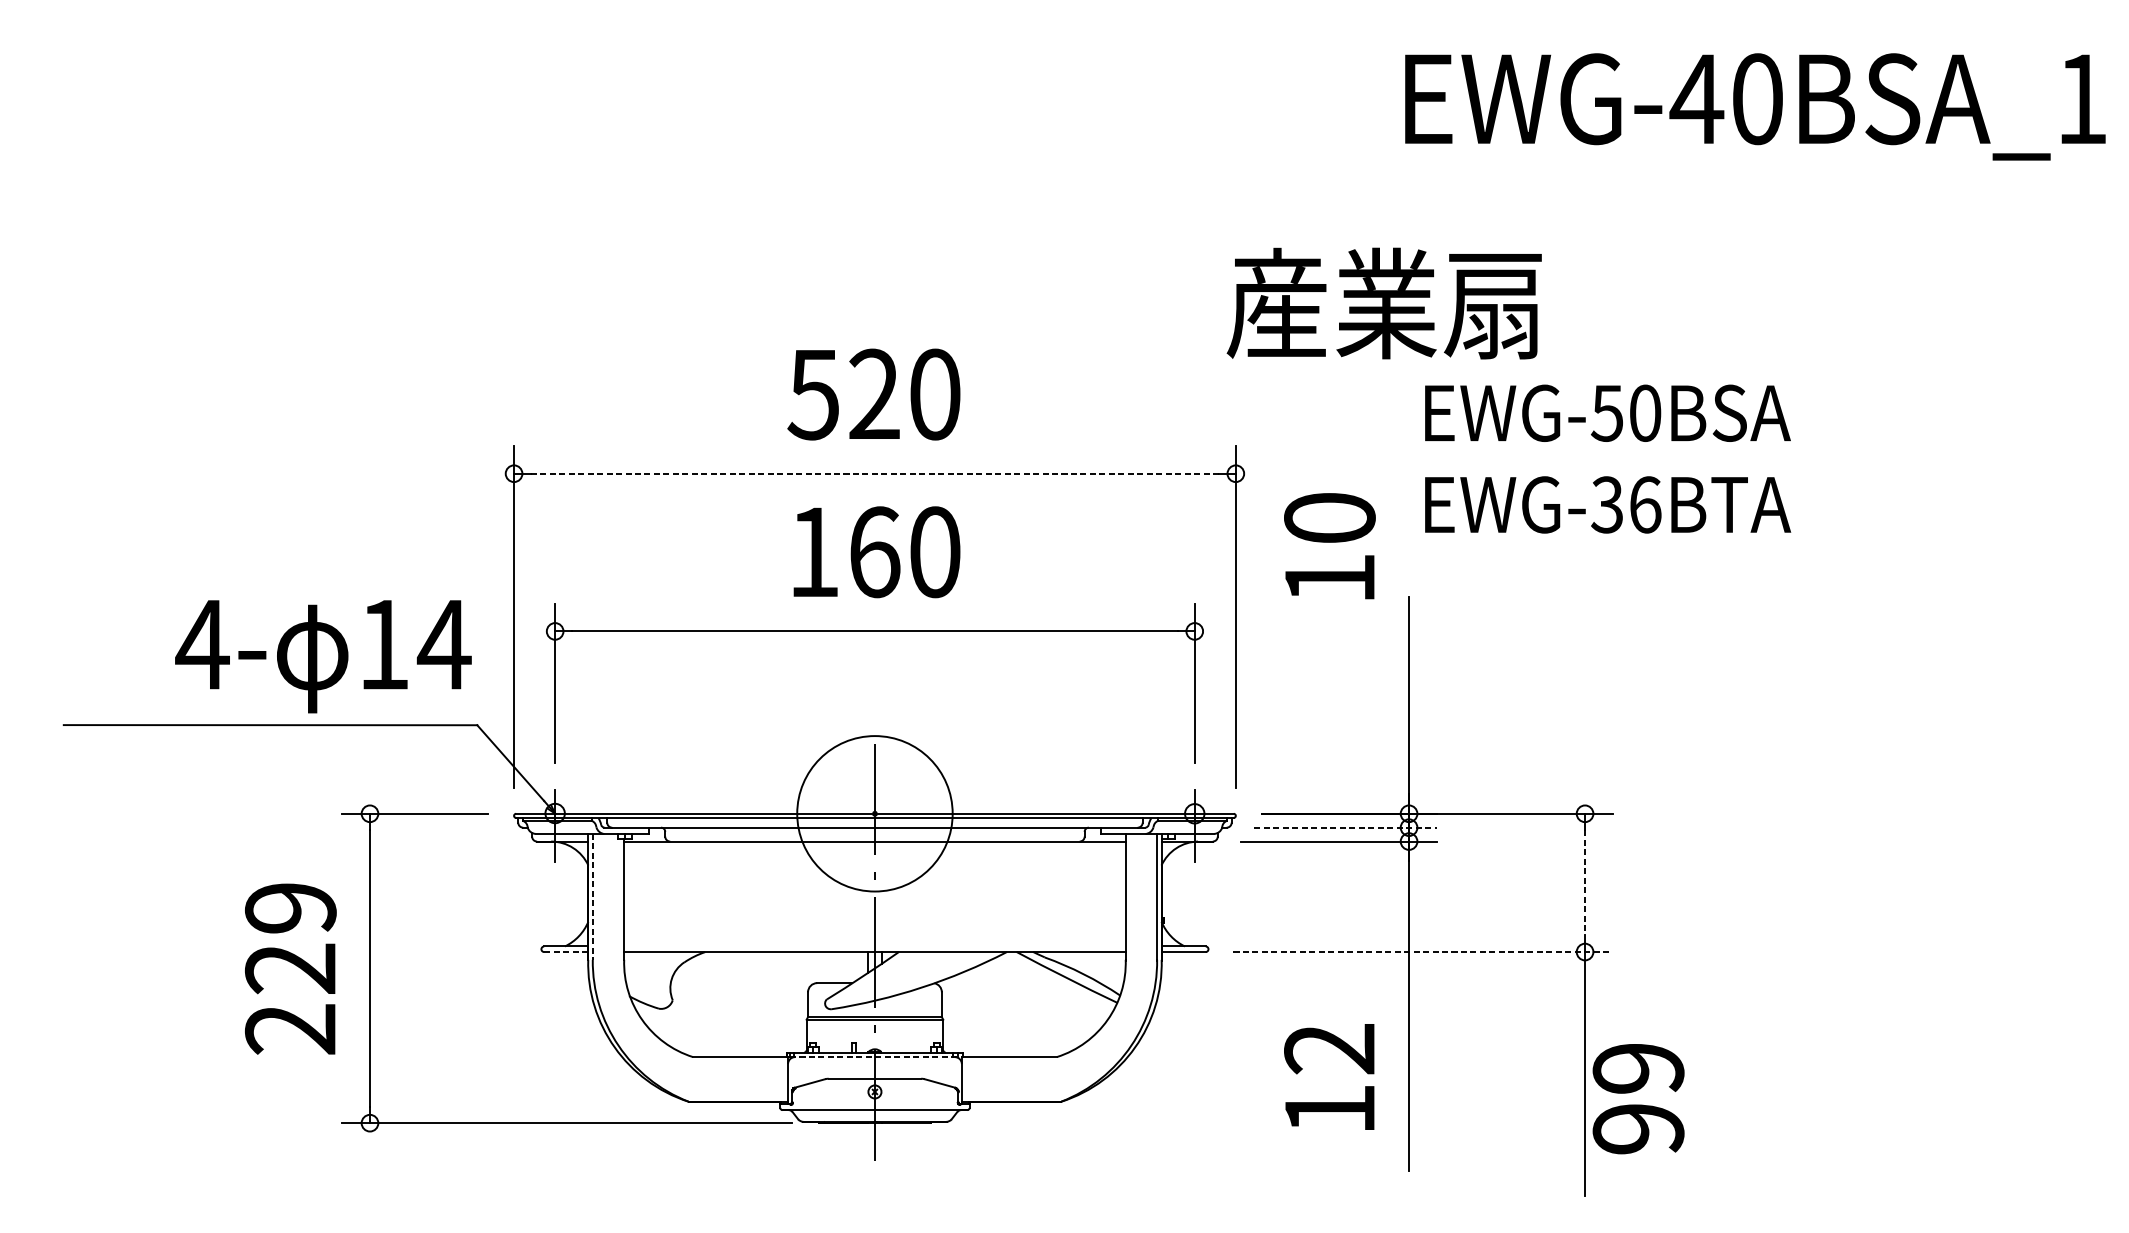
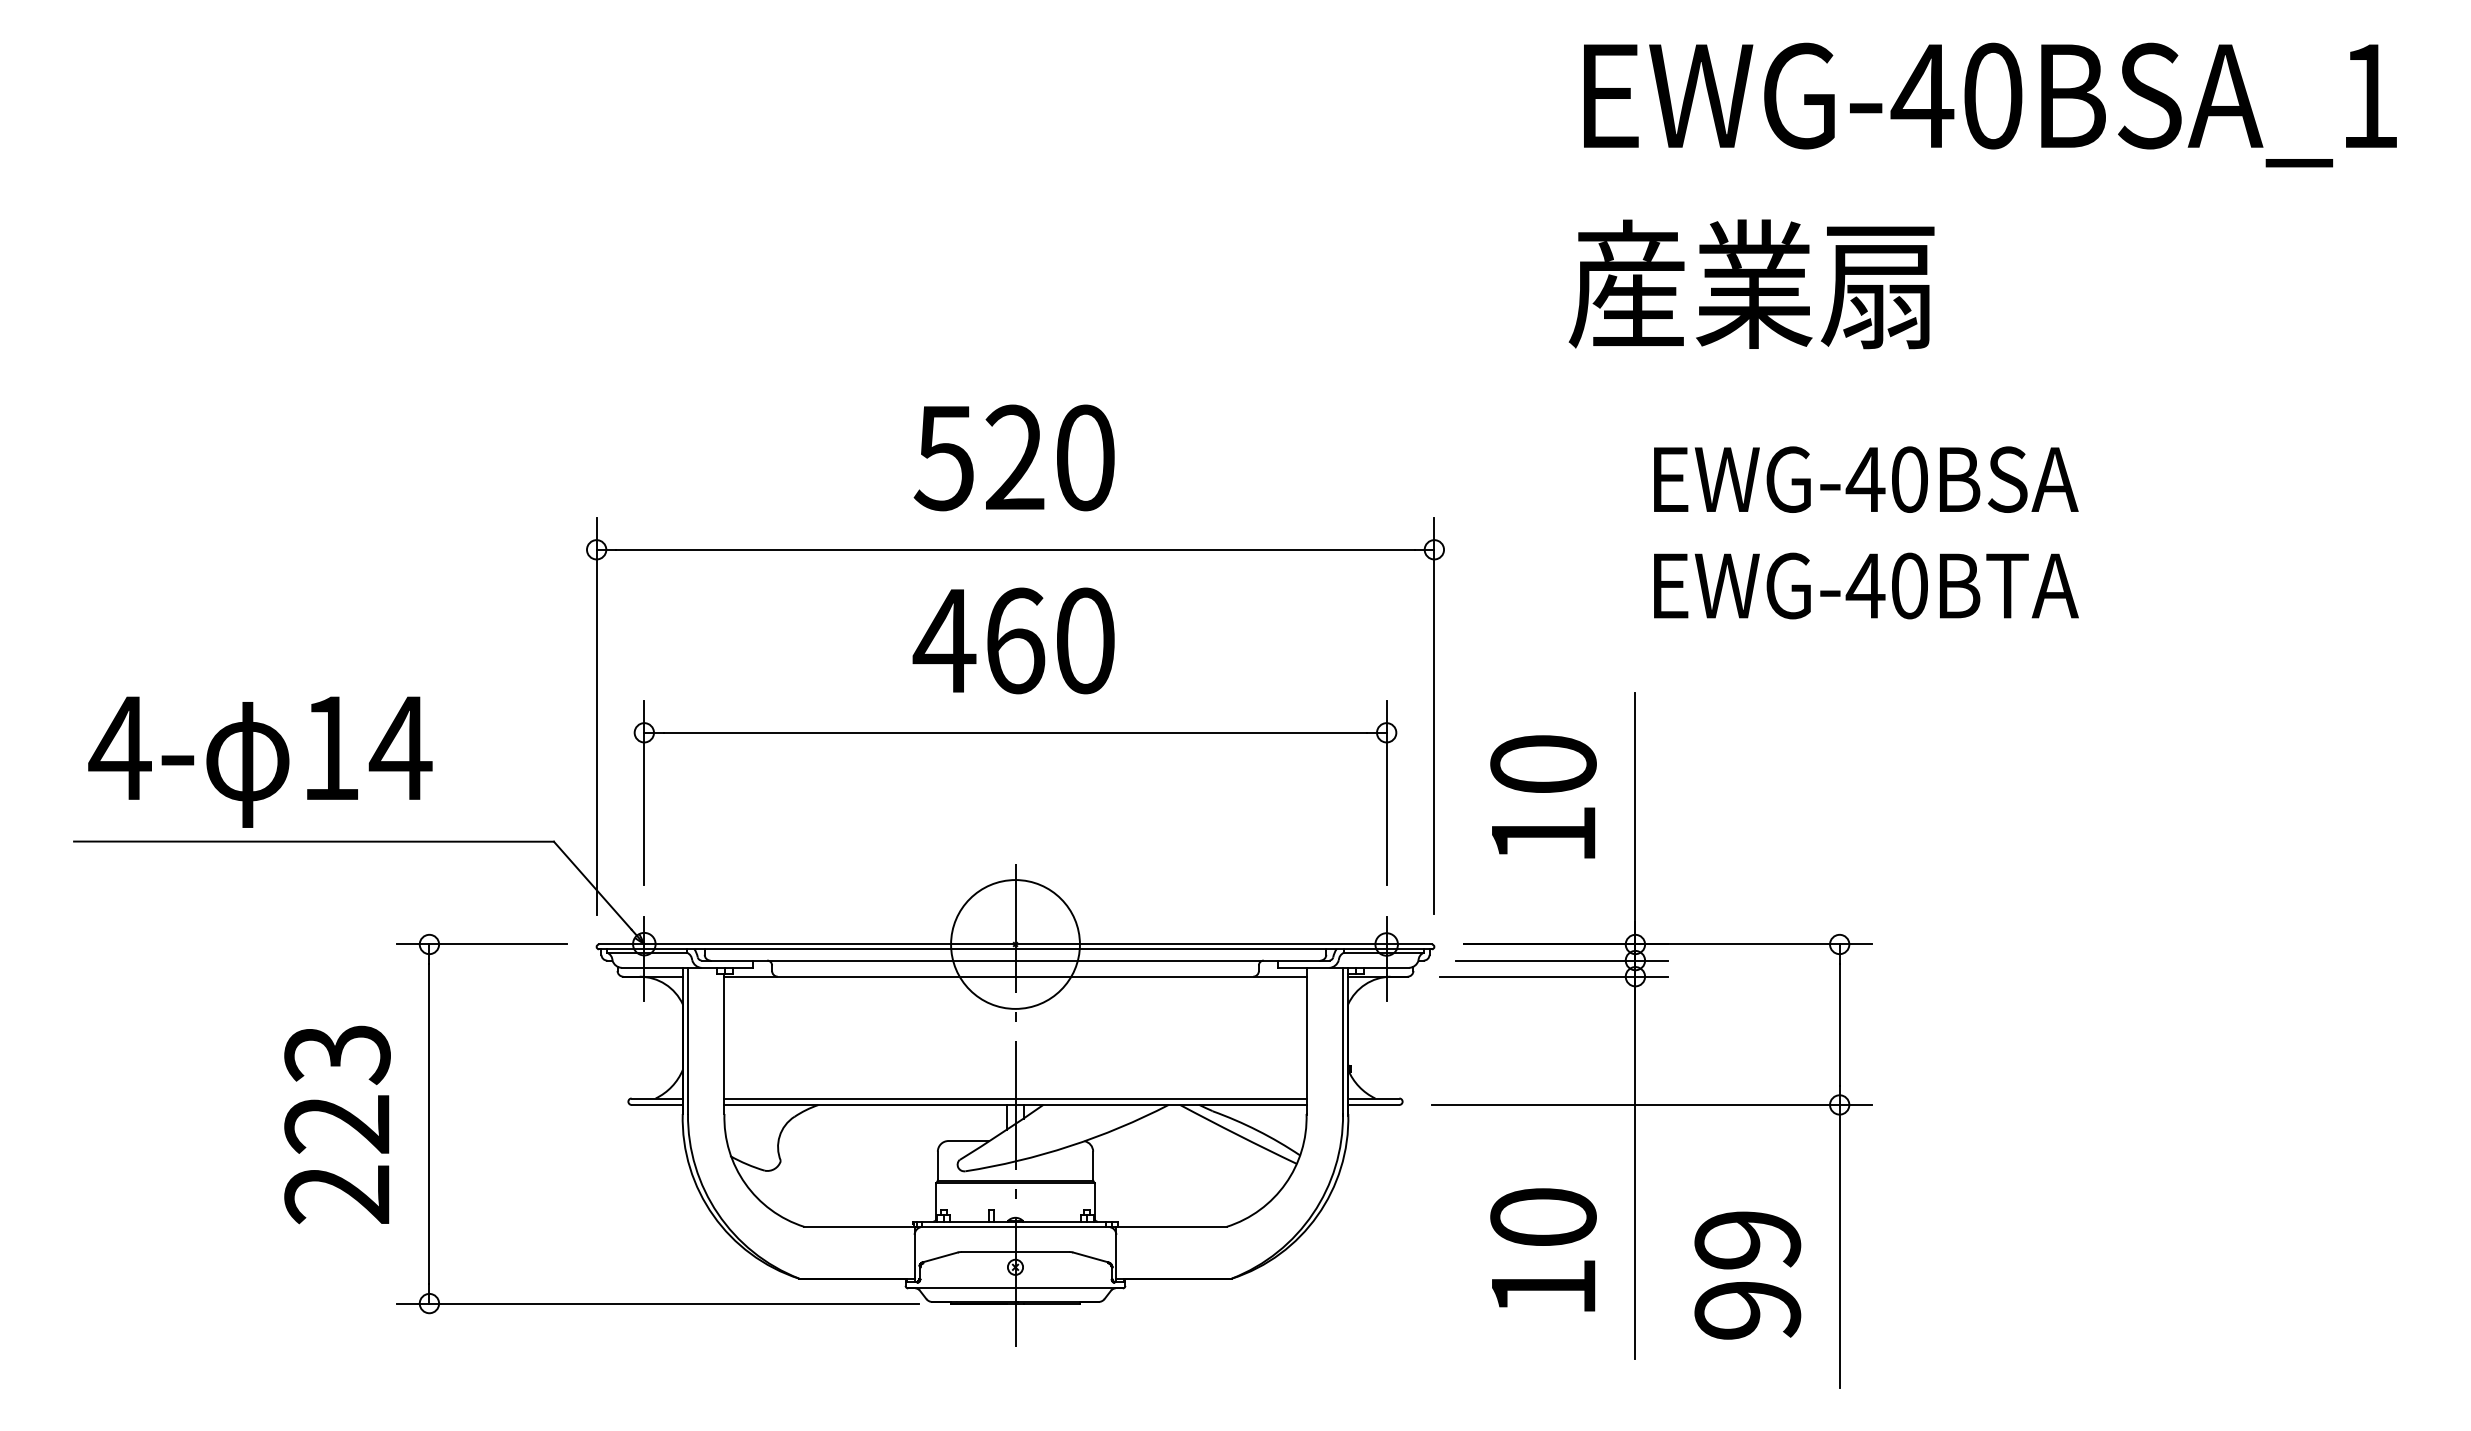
text: (1755, 106) -> (1990, 104), moved
text: (1384, 303) -> (1751, 284), moved
text: (1607, 413) -> (1865, 479), EWG-50BSA -> EWG-40BSA
line: (874, 473) -> (1015, 549), dashed -> solid
text: (1625, 504) -> (1886, 585), EWG-36BTA -> EWG-40BTA
text: (1329, 545) -> (1543, 796), moved
text: (813, 551) -> (944, 640), 160 -> 460
text: (323, 656) -> (260, 761), moved
circle: (874, 813) -> (1015, 944), size x0.71
line: (1345, 827) -> (1561, 960), dashed -> solid
line: (1584, 882) -> (1839, 1024), dashed -> solid
line: (593, 897) -> (688, 1041), dashed -> solid
text: (290, 909) -> (337, 1055), 229 -> 223
line: (874, 946) -> (1015, 1098), added
line: (566, 951) -> (657, 1104), dashed -> solid
line: (1423, 951) -> (1652, 1104), dashed -> solid
text: (1329, 1049) -> (1543, 1217), 12 -> 10
line: (875, 1056) -> (1016, 1226), dashed -> solid
text: (1638, 1098) -> (1747, 1275), moved

